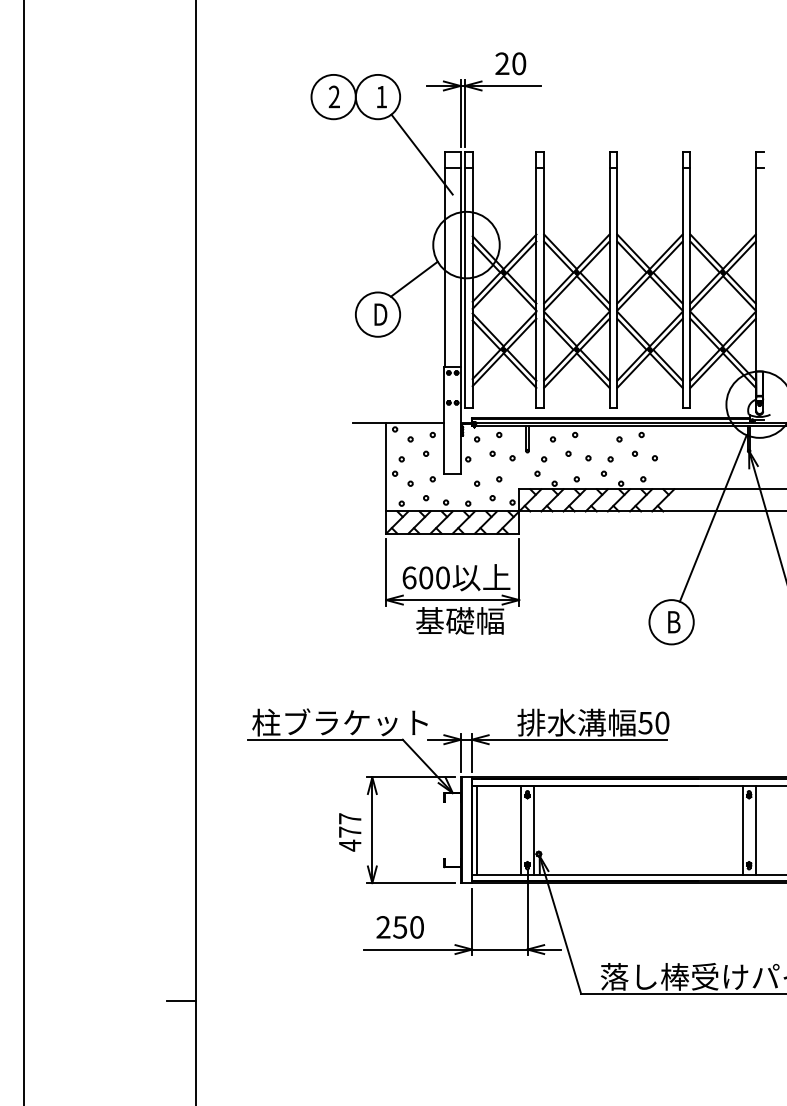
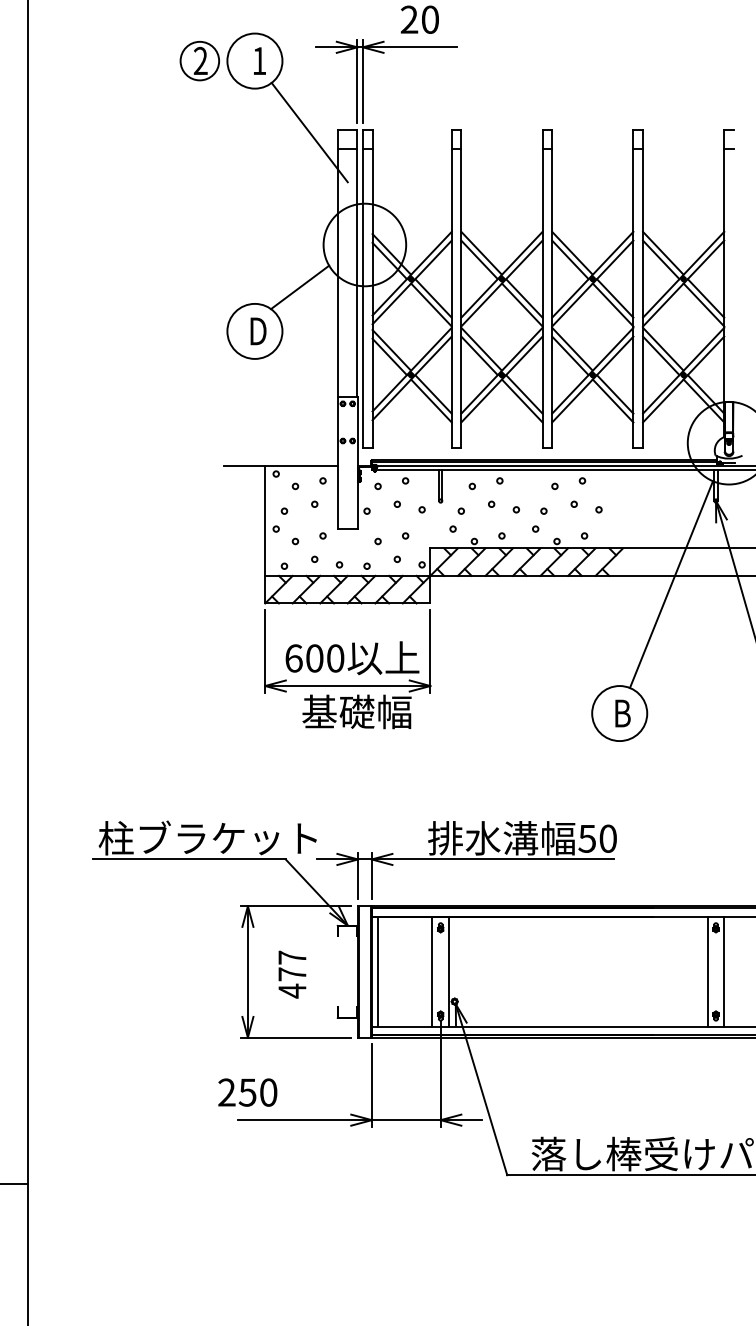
circle: (333, 96) -> (199, 60), size x0.7
text: (350, 832) -> (292, 974), moved
text: (399, 927) -> (246, 1092), moved

